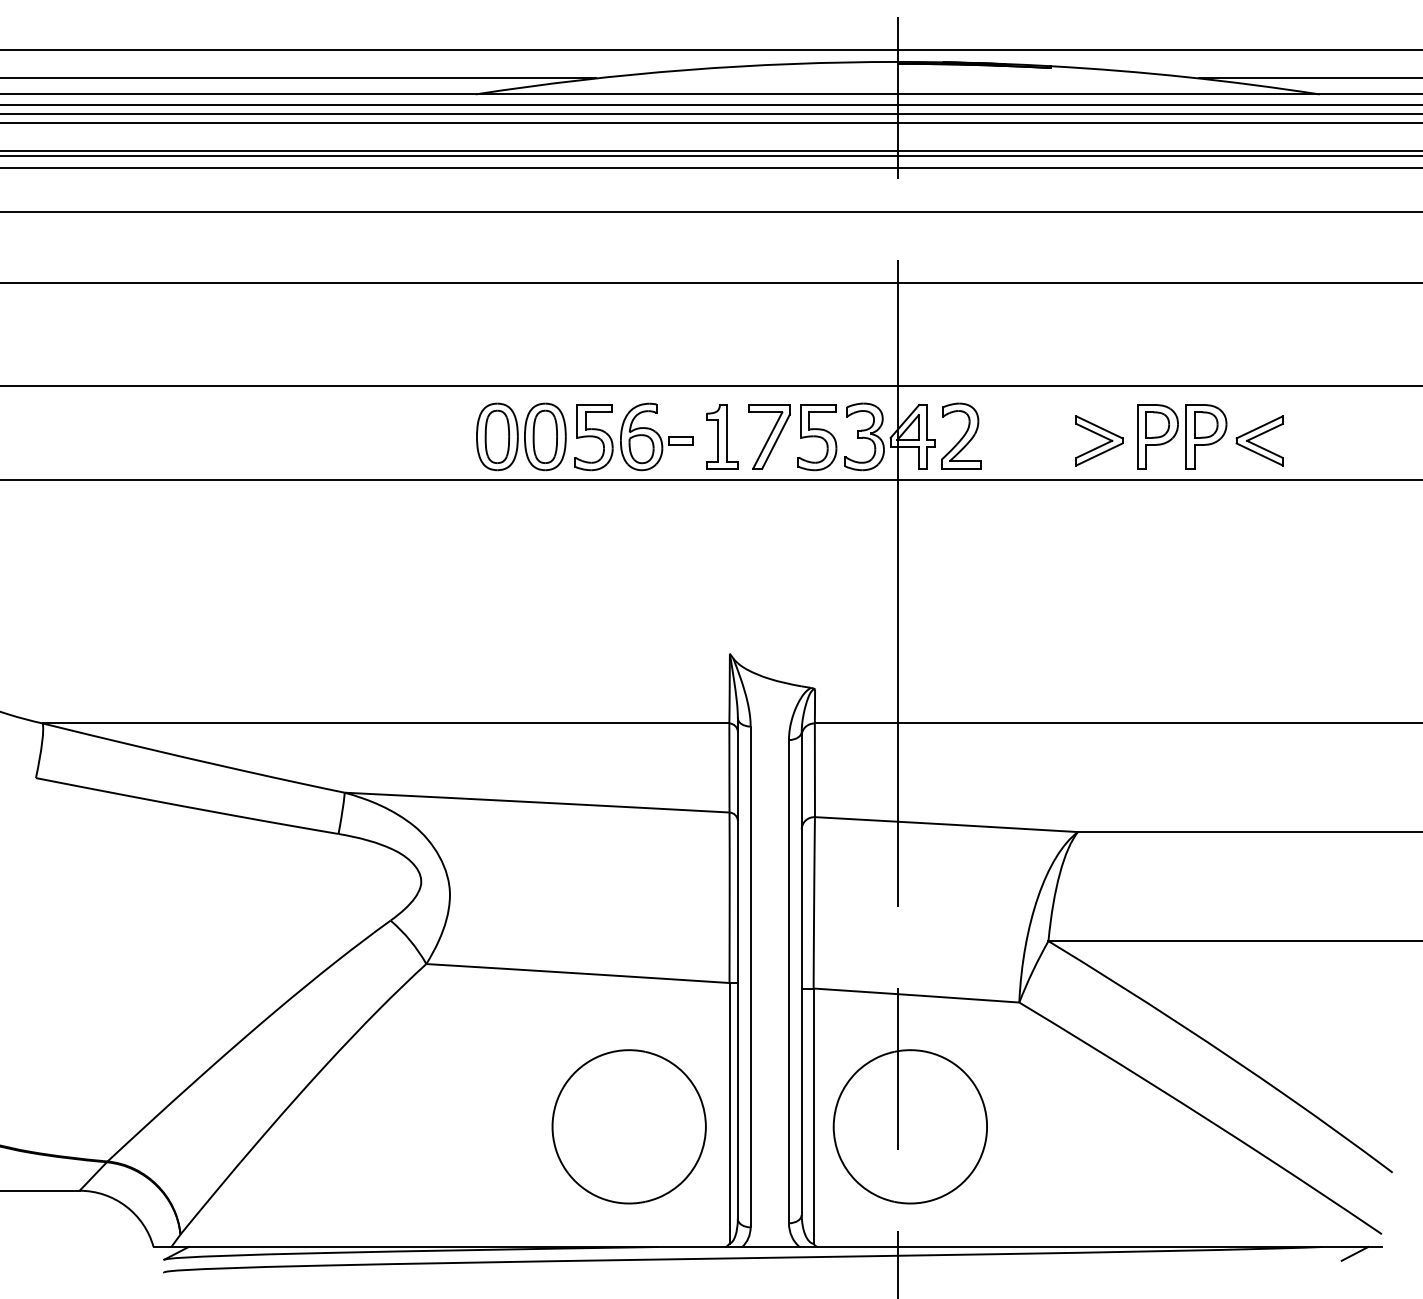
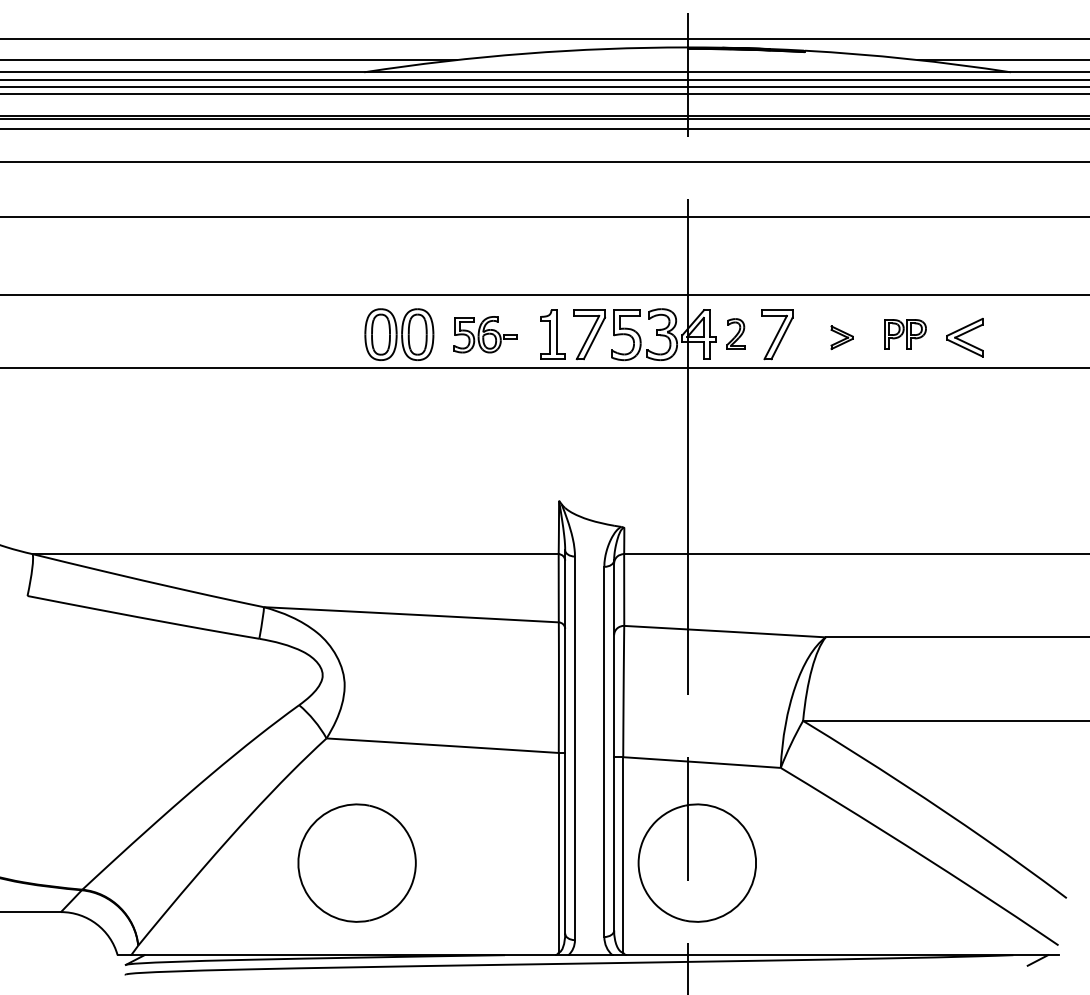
part: (961, 435) -> (736, 333), size x0.6
part: (633, 436) -> (485, 334), size x0.7
part: (1014, 436) -> (777, 334), added
part: (1182, 436) -> (905, 334), size x0.6
part: (1099, 440) -> (842, 337), size x0.6
part: (628, 1126) -> (356, 862), moved

